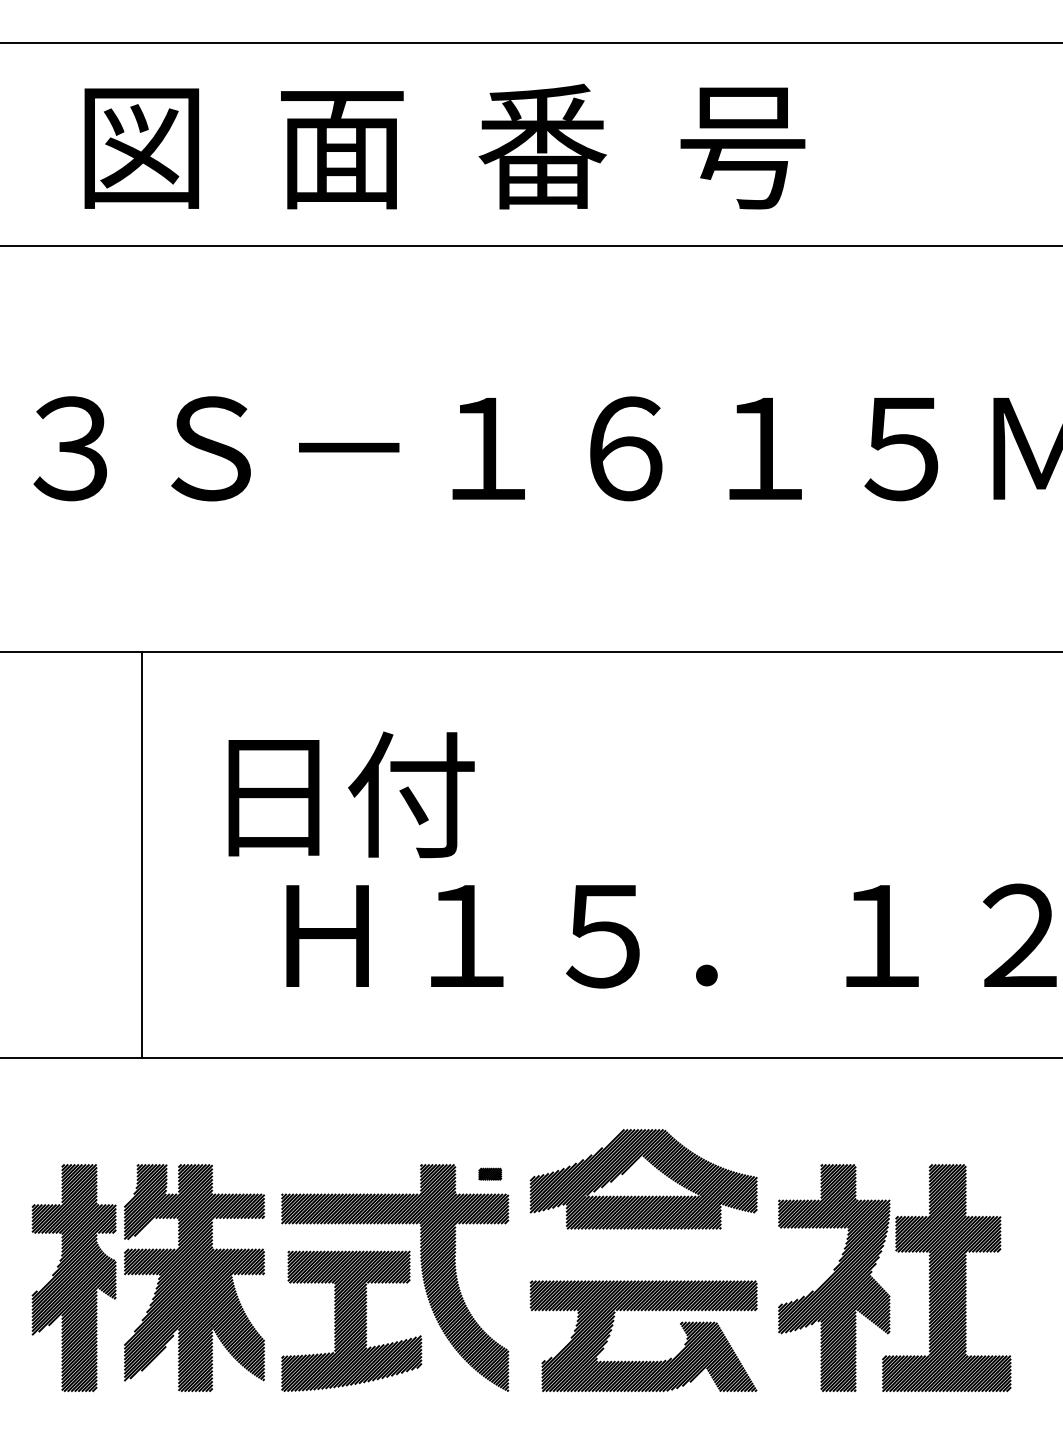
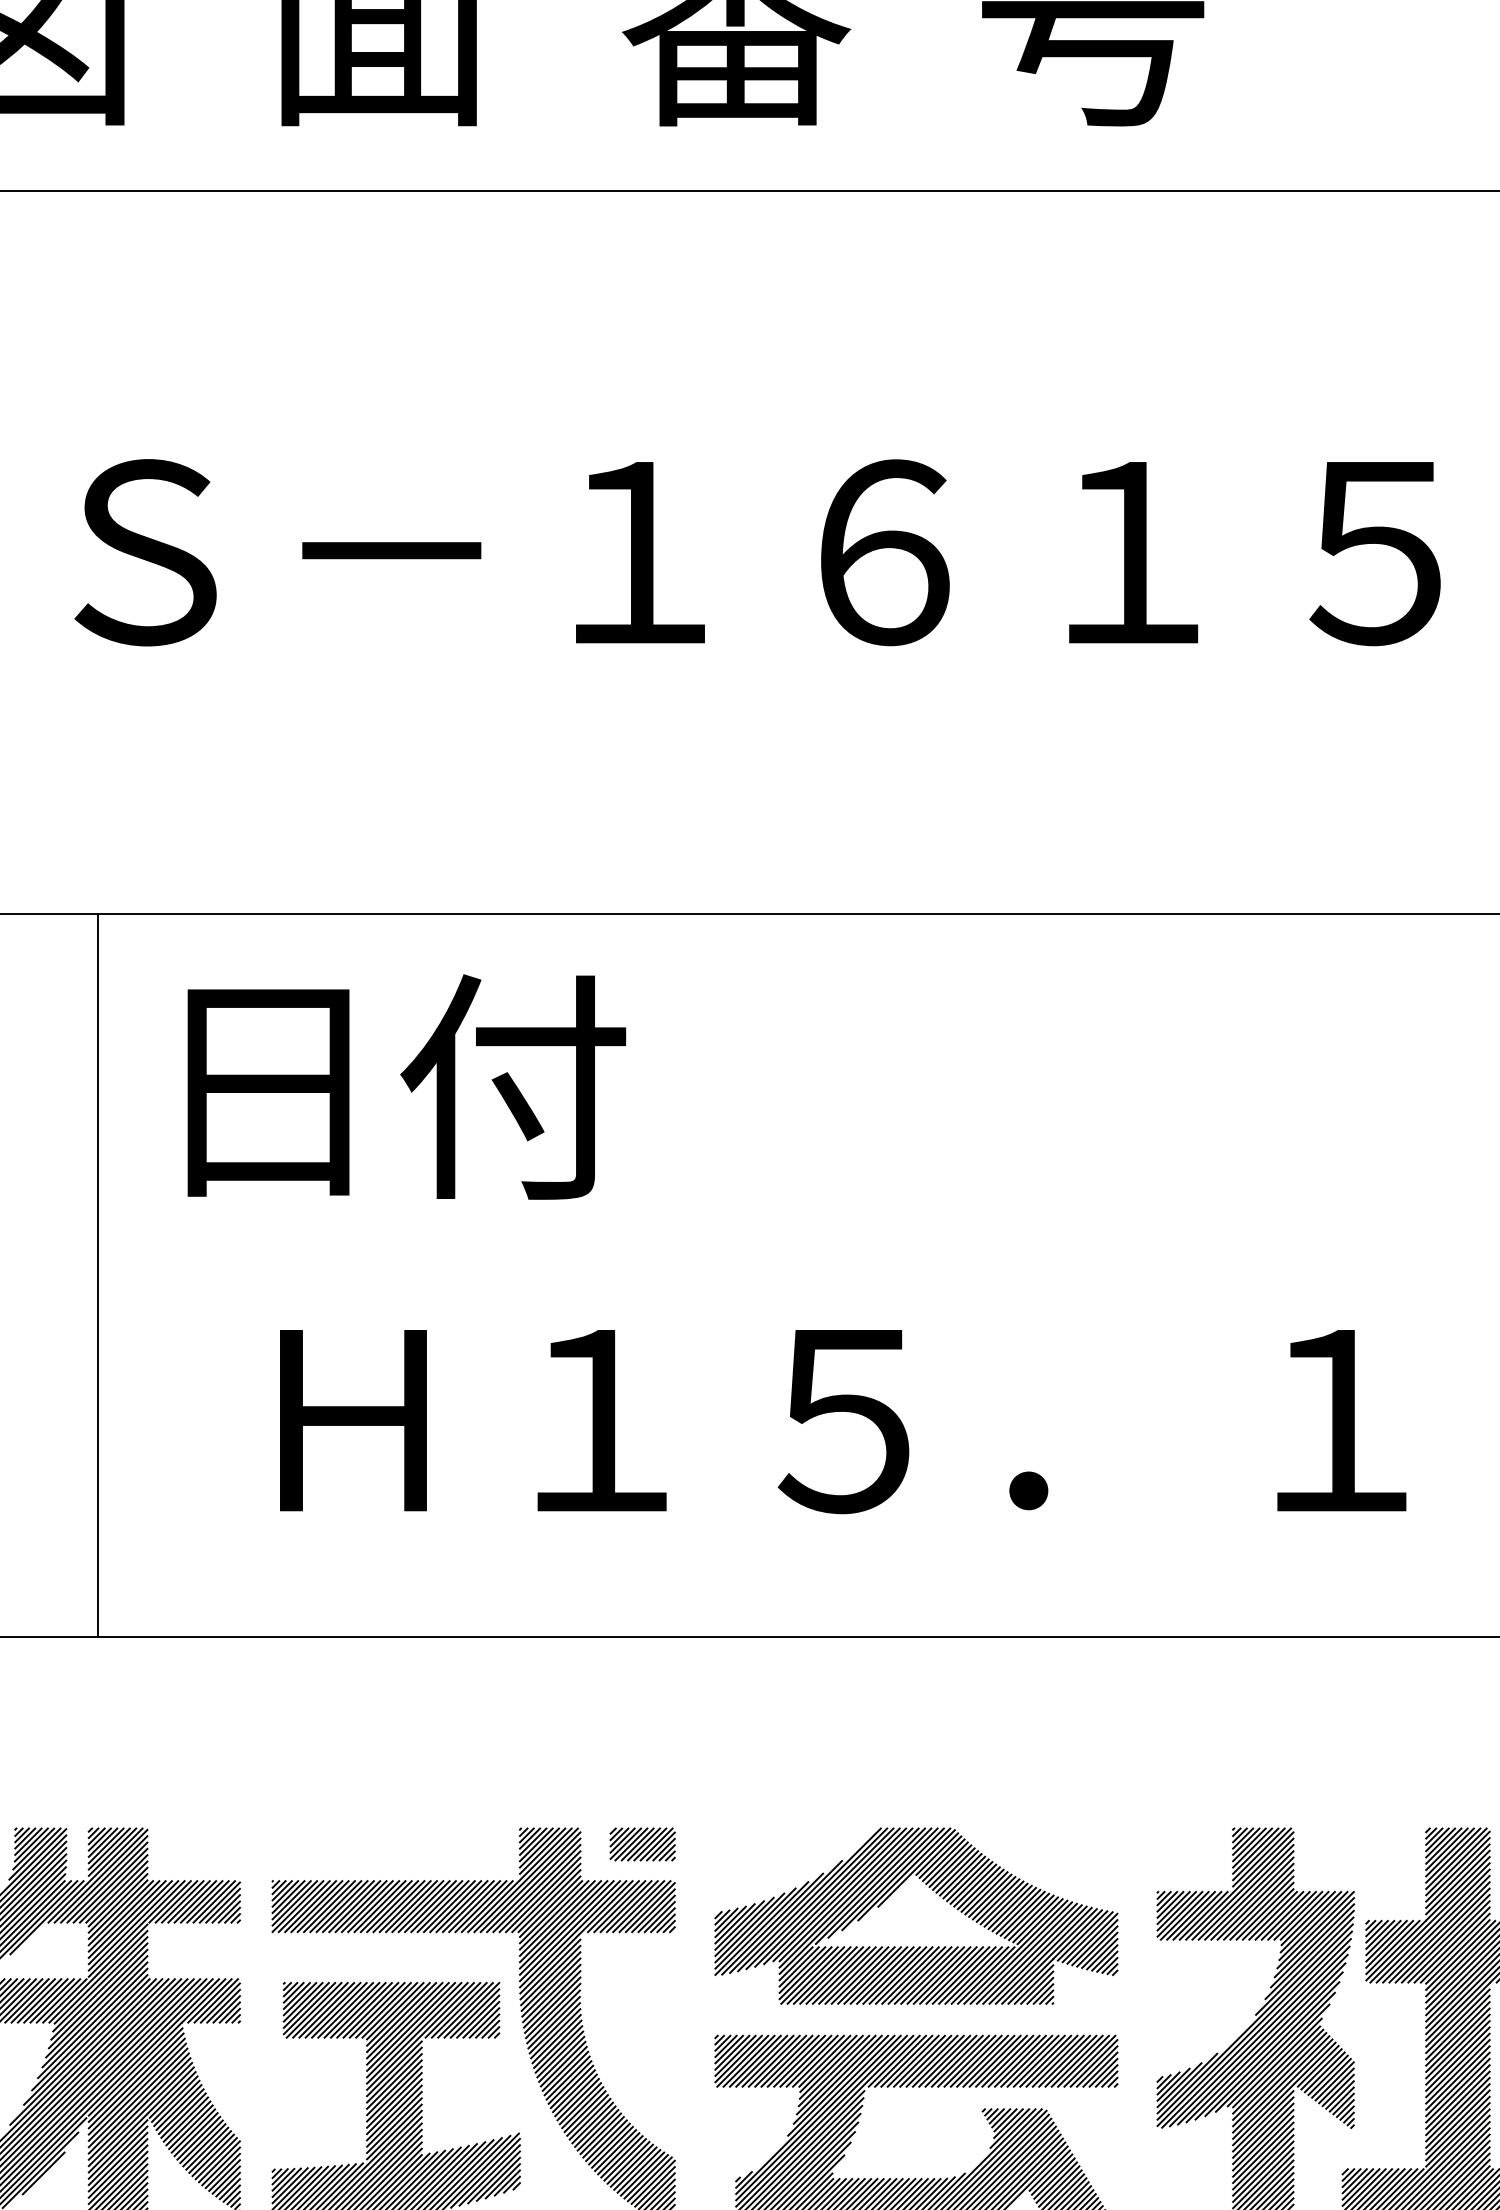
text: (351, 794) -> (406, 1086), moved
line: (142, 854) -> (98, 1275), moved
part: (490, 1174) -> (643, 1845), size x1.67
part: (643, 1179) -> (915, 1916), moved

